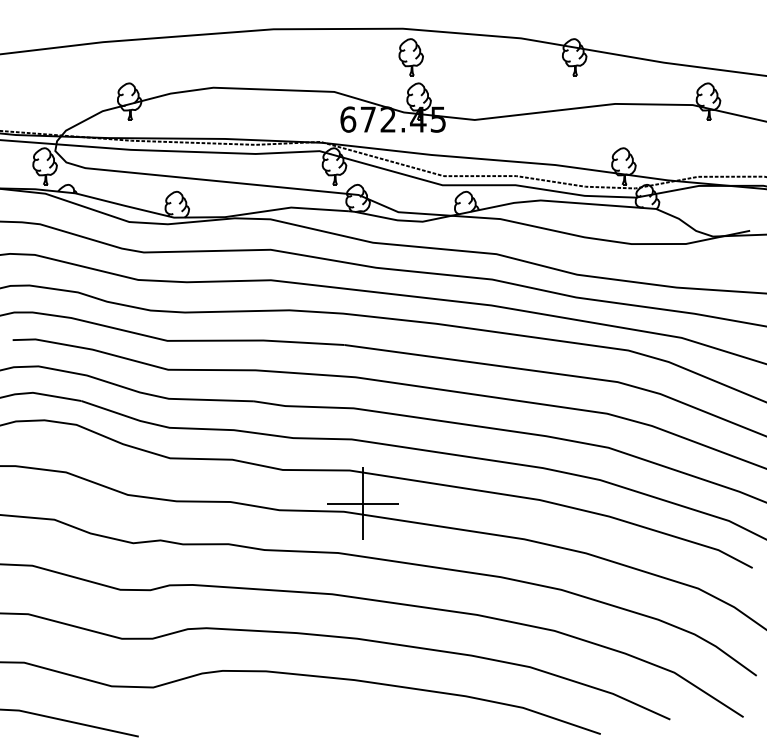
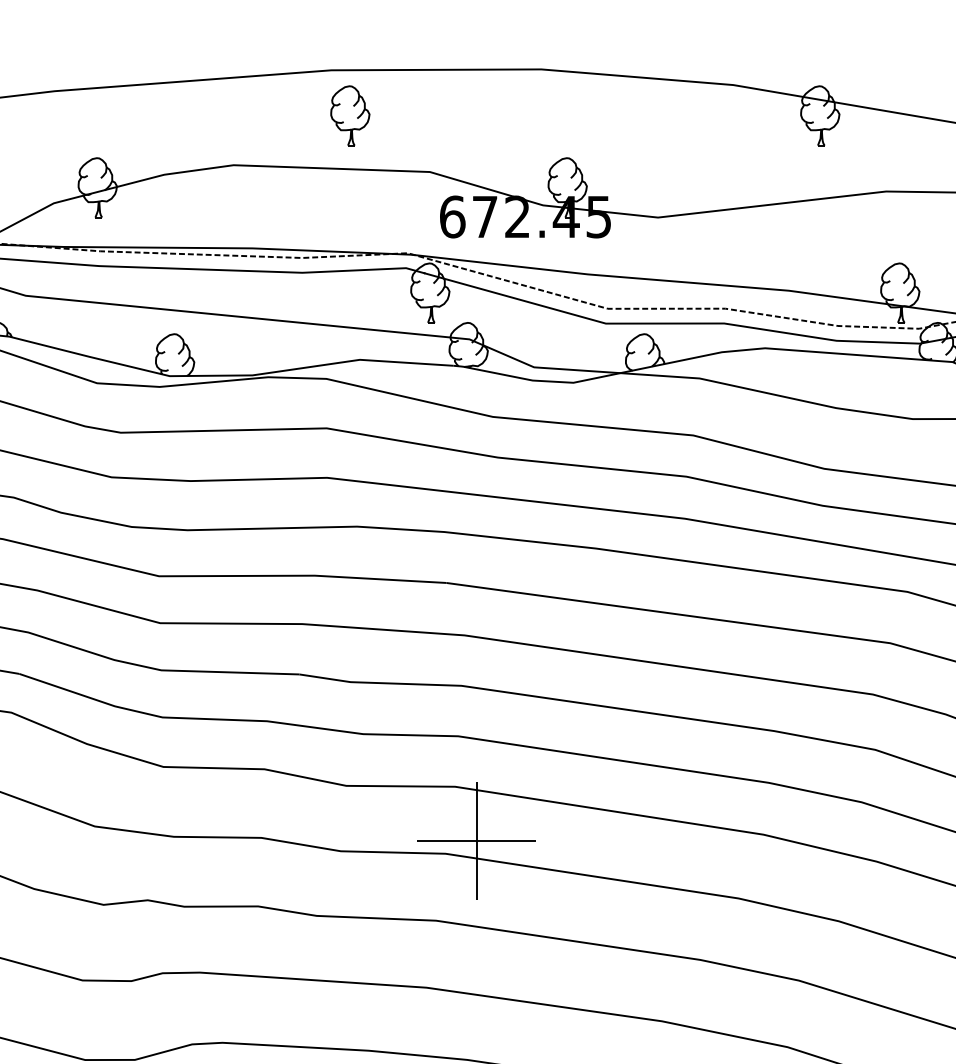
part: (410, 57) -> (349, 116), moved

